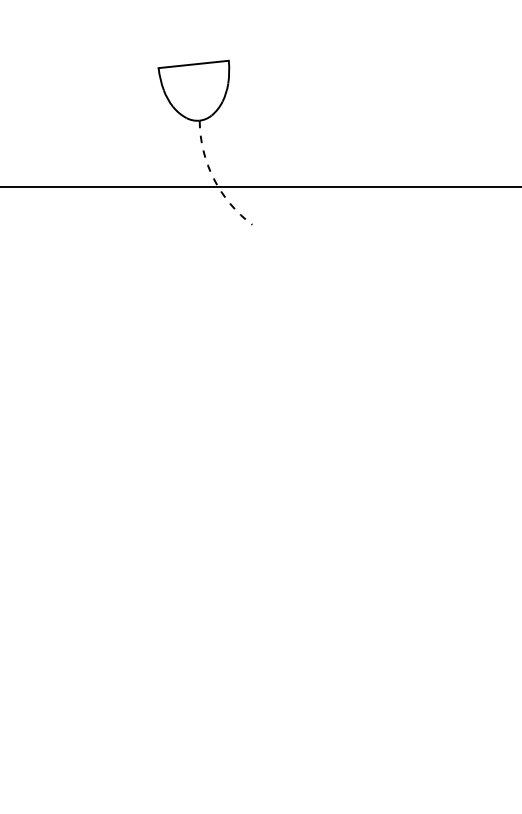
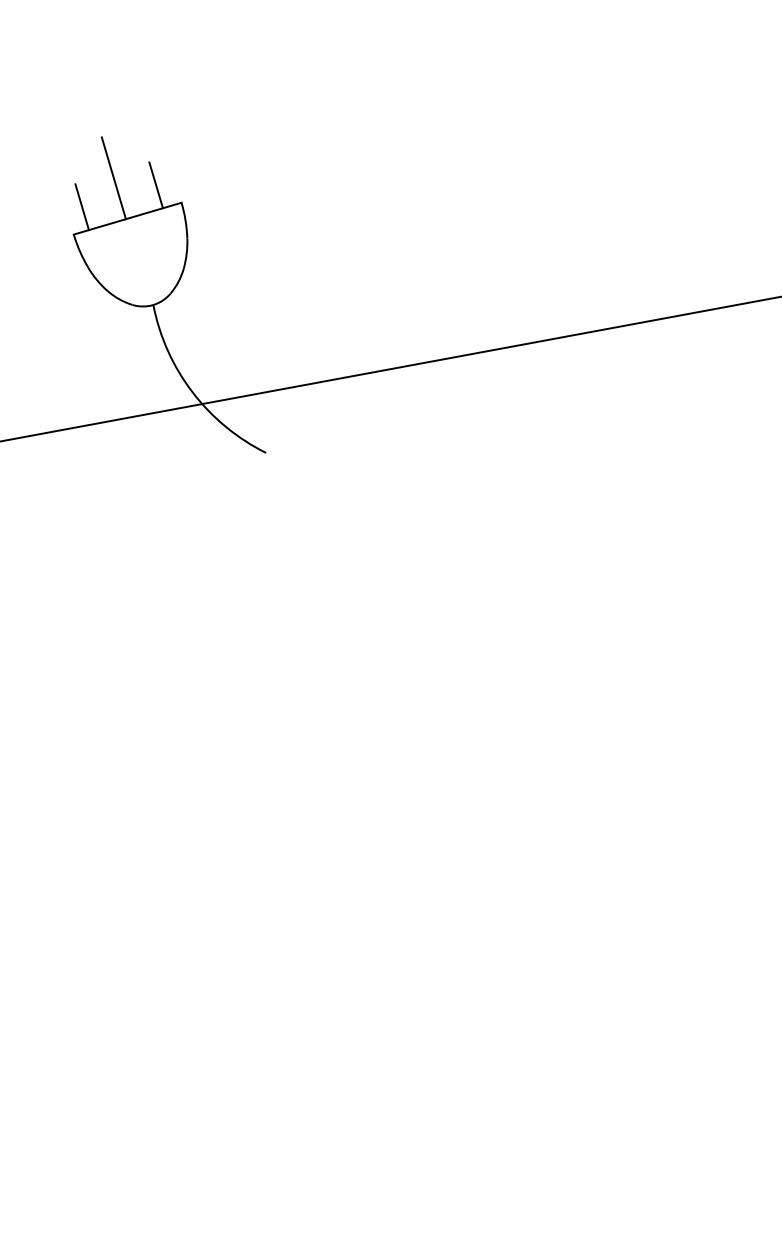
line: (189, 37) -> (113, 177), added
line: (214, 47) -> (155, 186), added
line: (166, 52) -> (81, 207), added
arc: (213, 178) -> (191, 391), dashed -> solid

